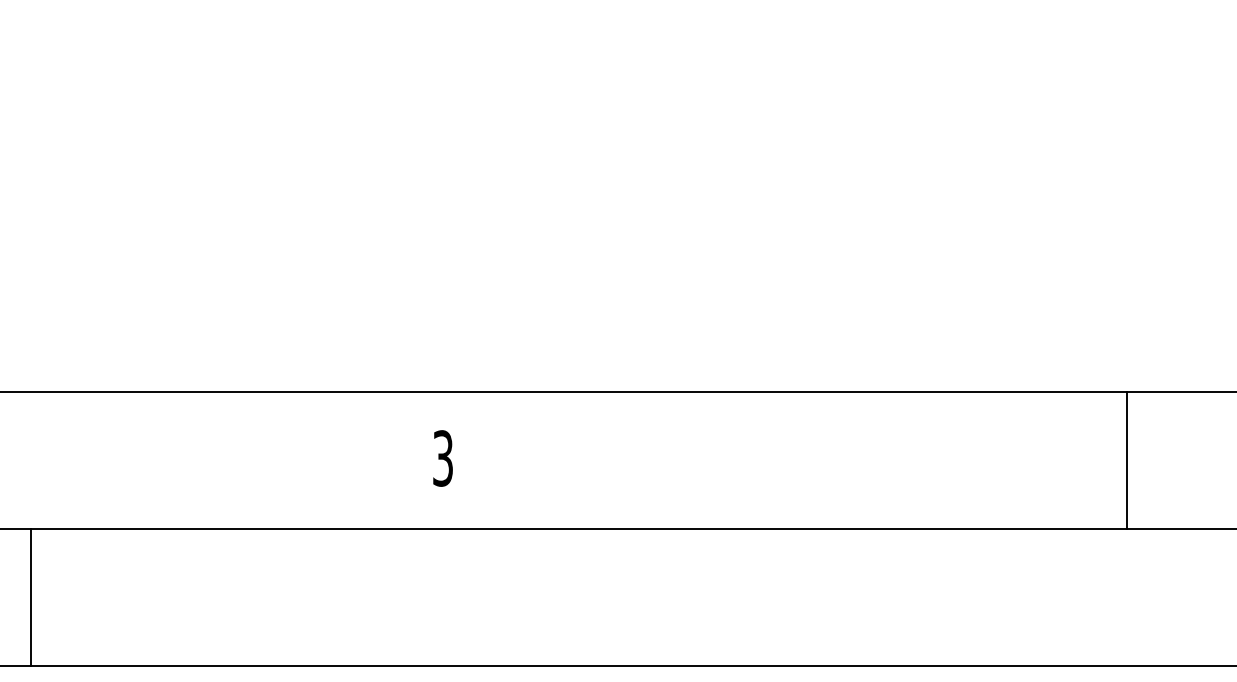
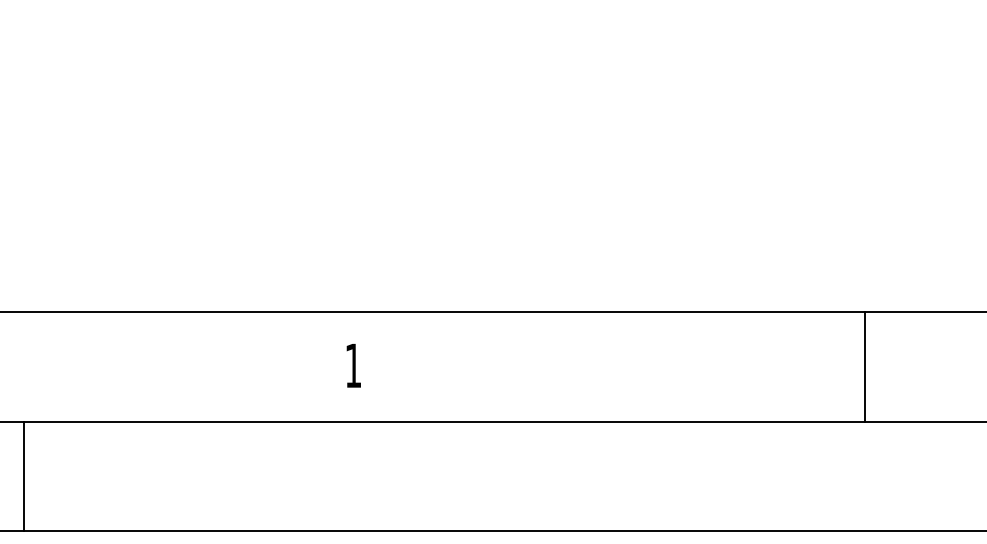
text: (442, 458) -> (353, 365), 3 -> 1
line: (1127, 459) -> (864, 366), moved

